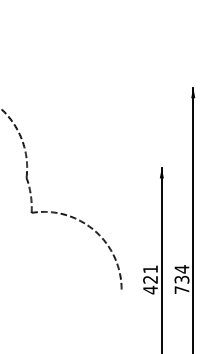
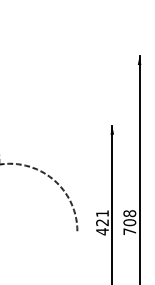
text: (181, 274) -> (129, 218), 734 -> 708

